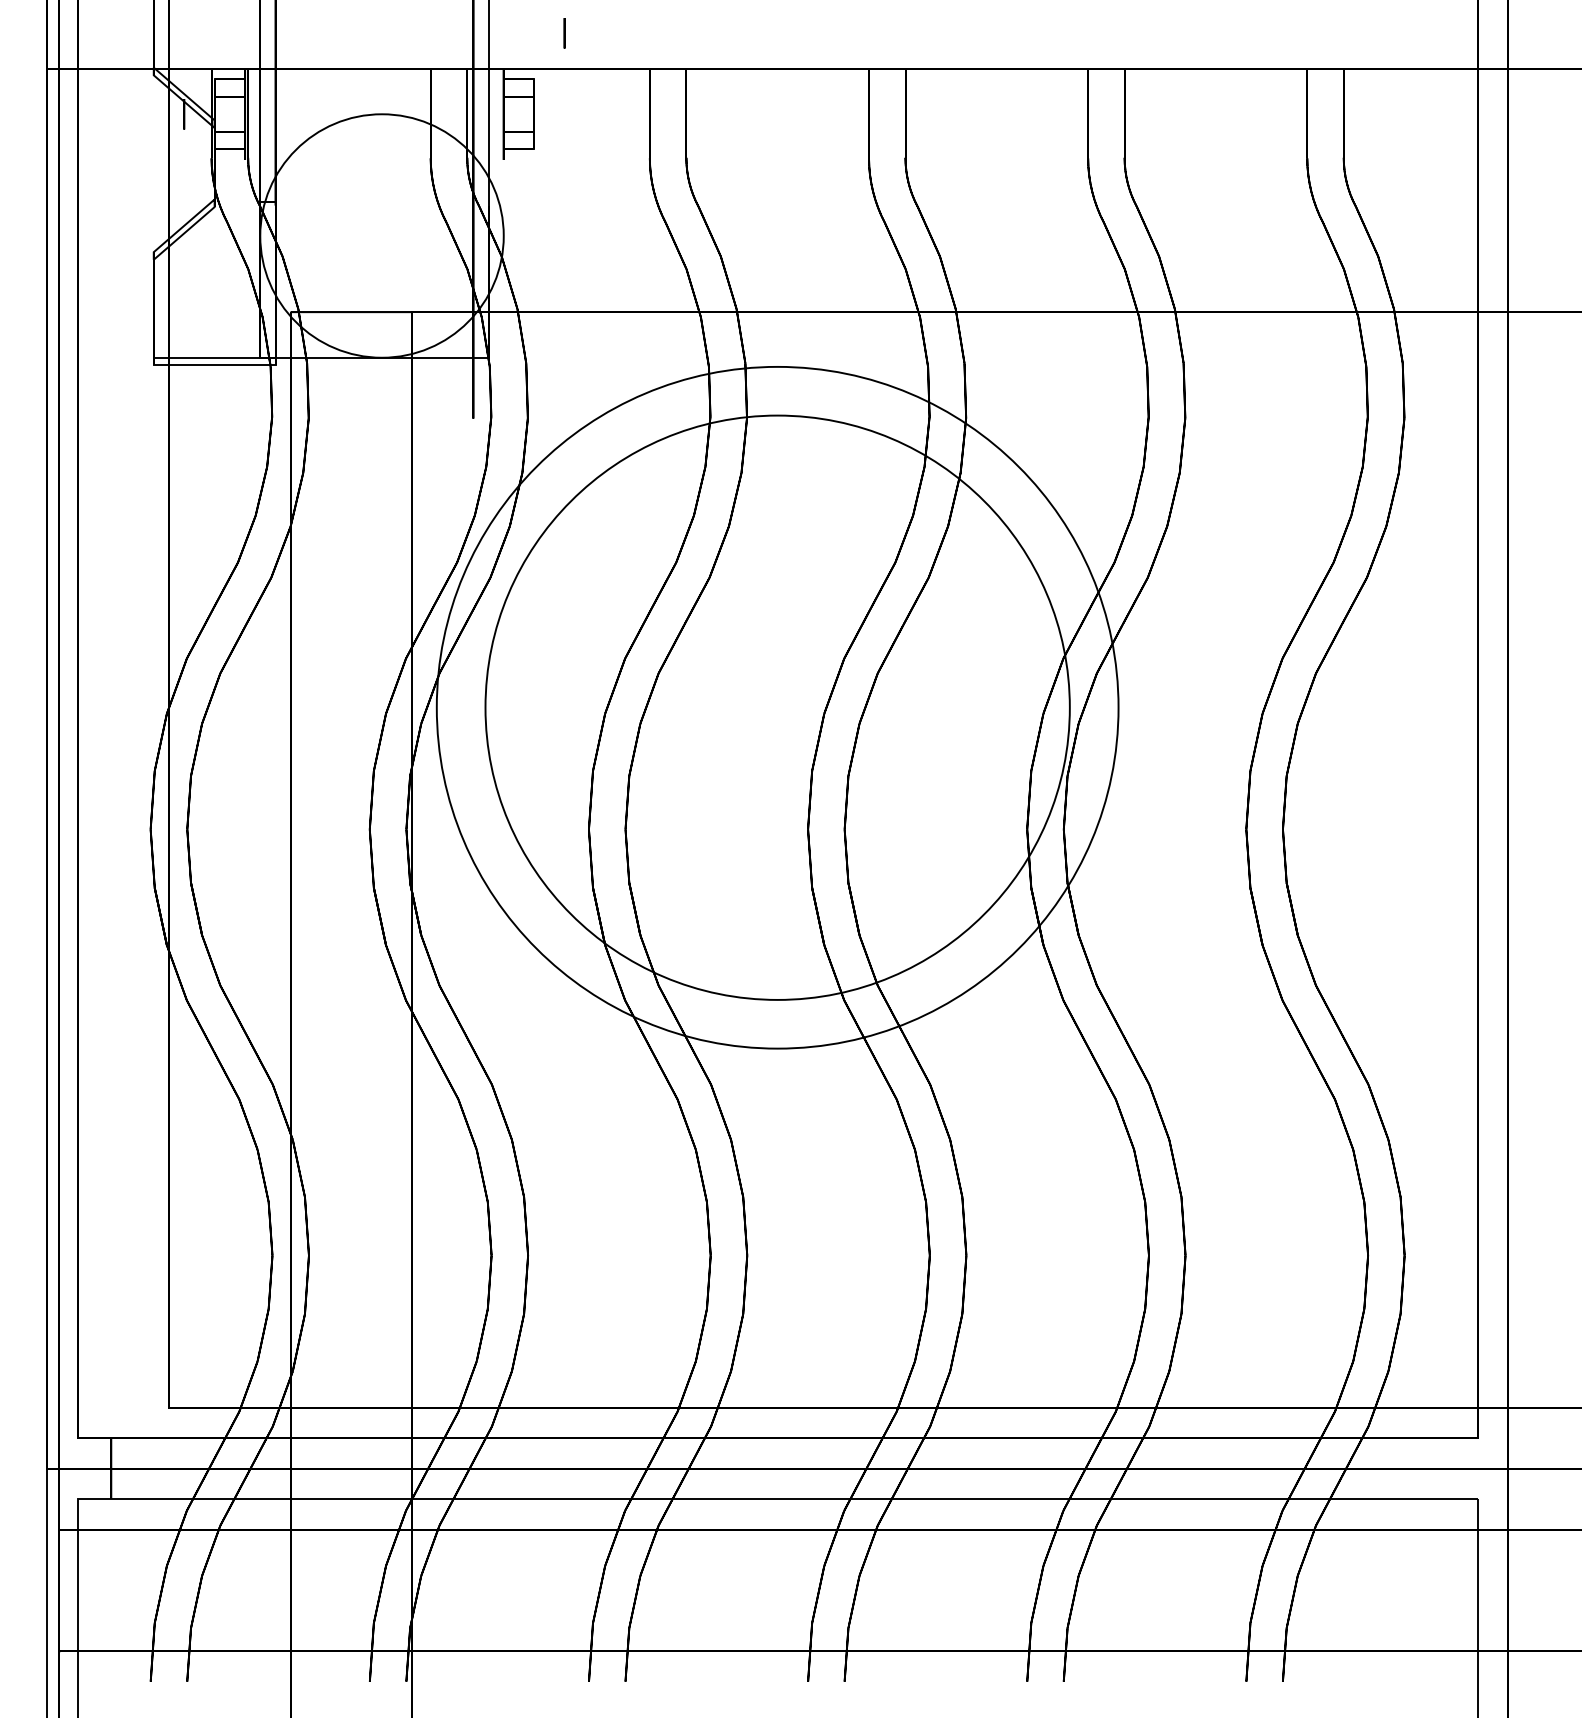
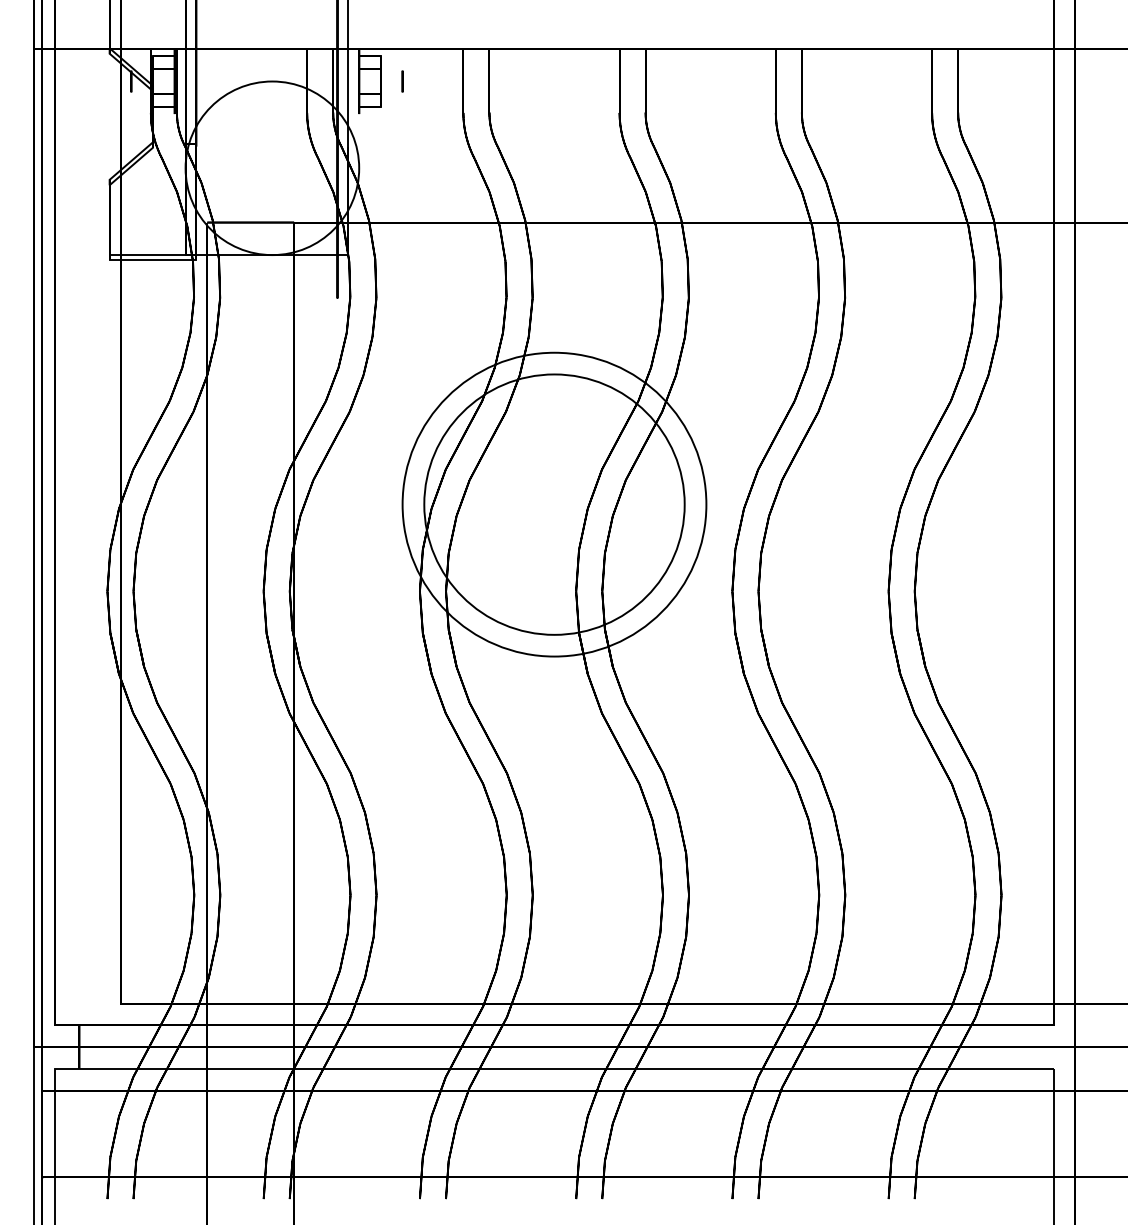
circle: (564, 33) -> (402, 81), moved
circle: (777, 707) -> (554, 504), size x0.62
circle: (777, 707) -> (554, 504), size x0.62

